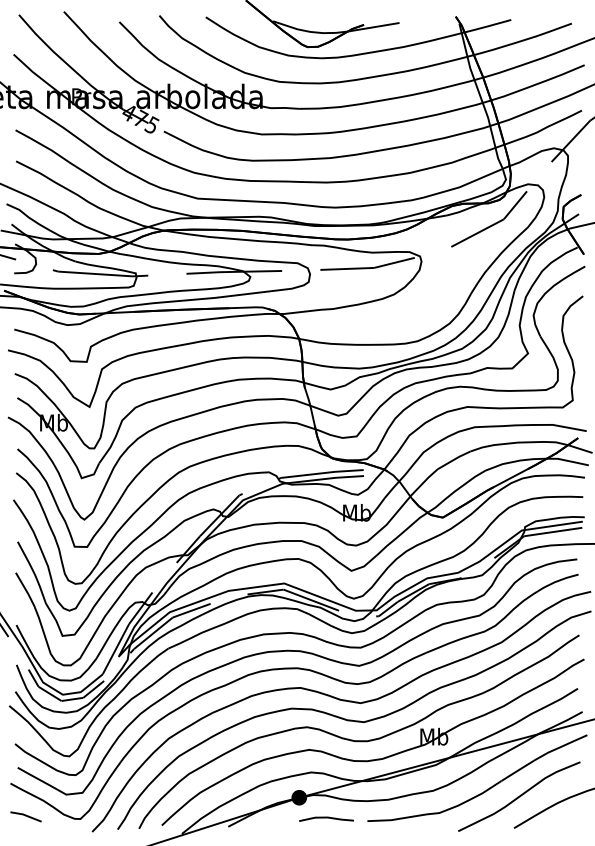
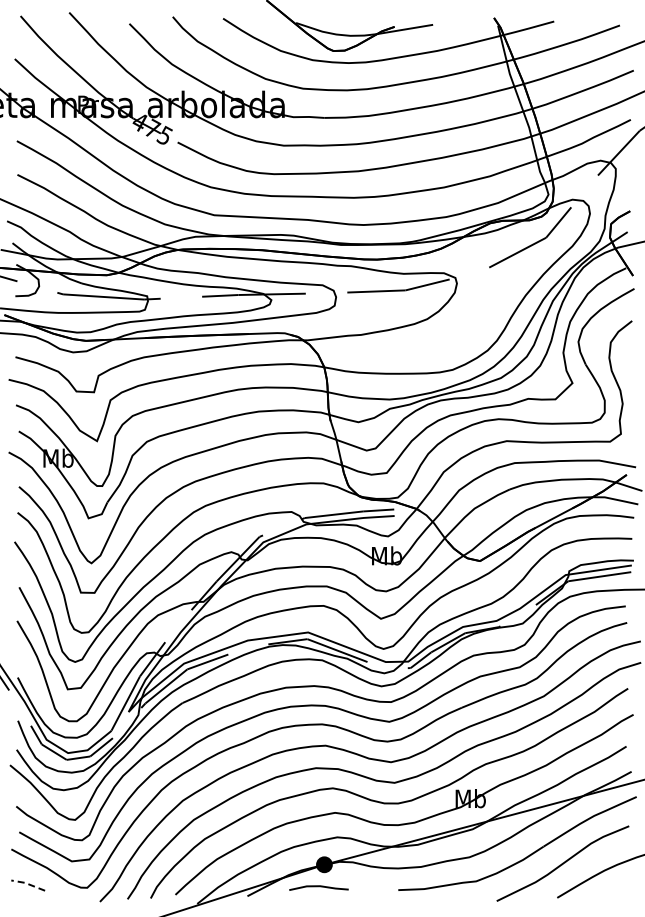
line: (25, 815) -> (27, 883), solid -> dashed
line: (326, 818) -> (318, 887), moved

